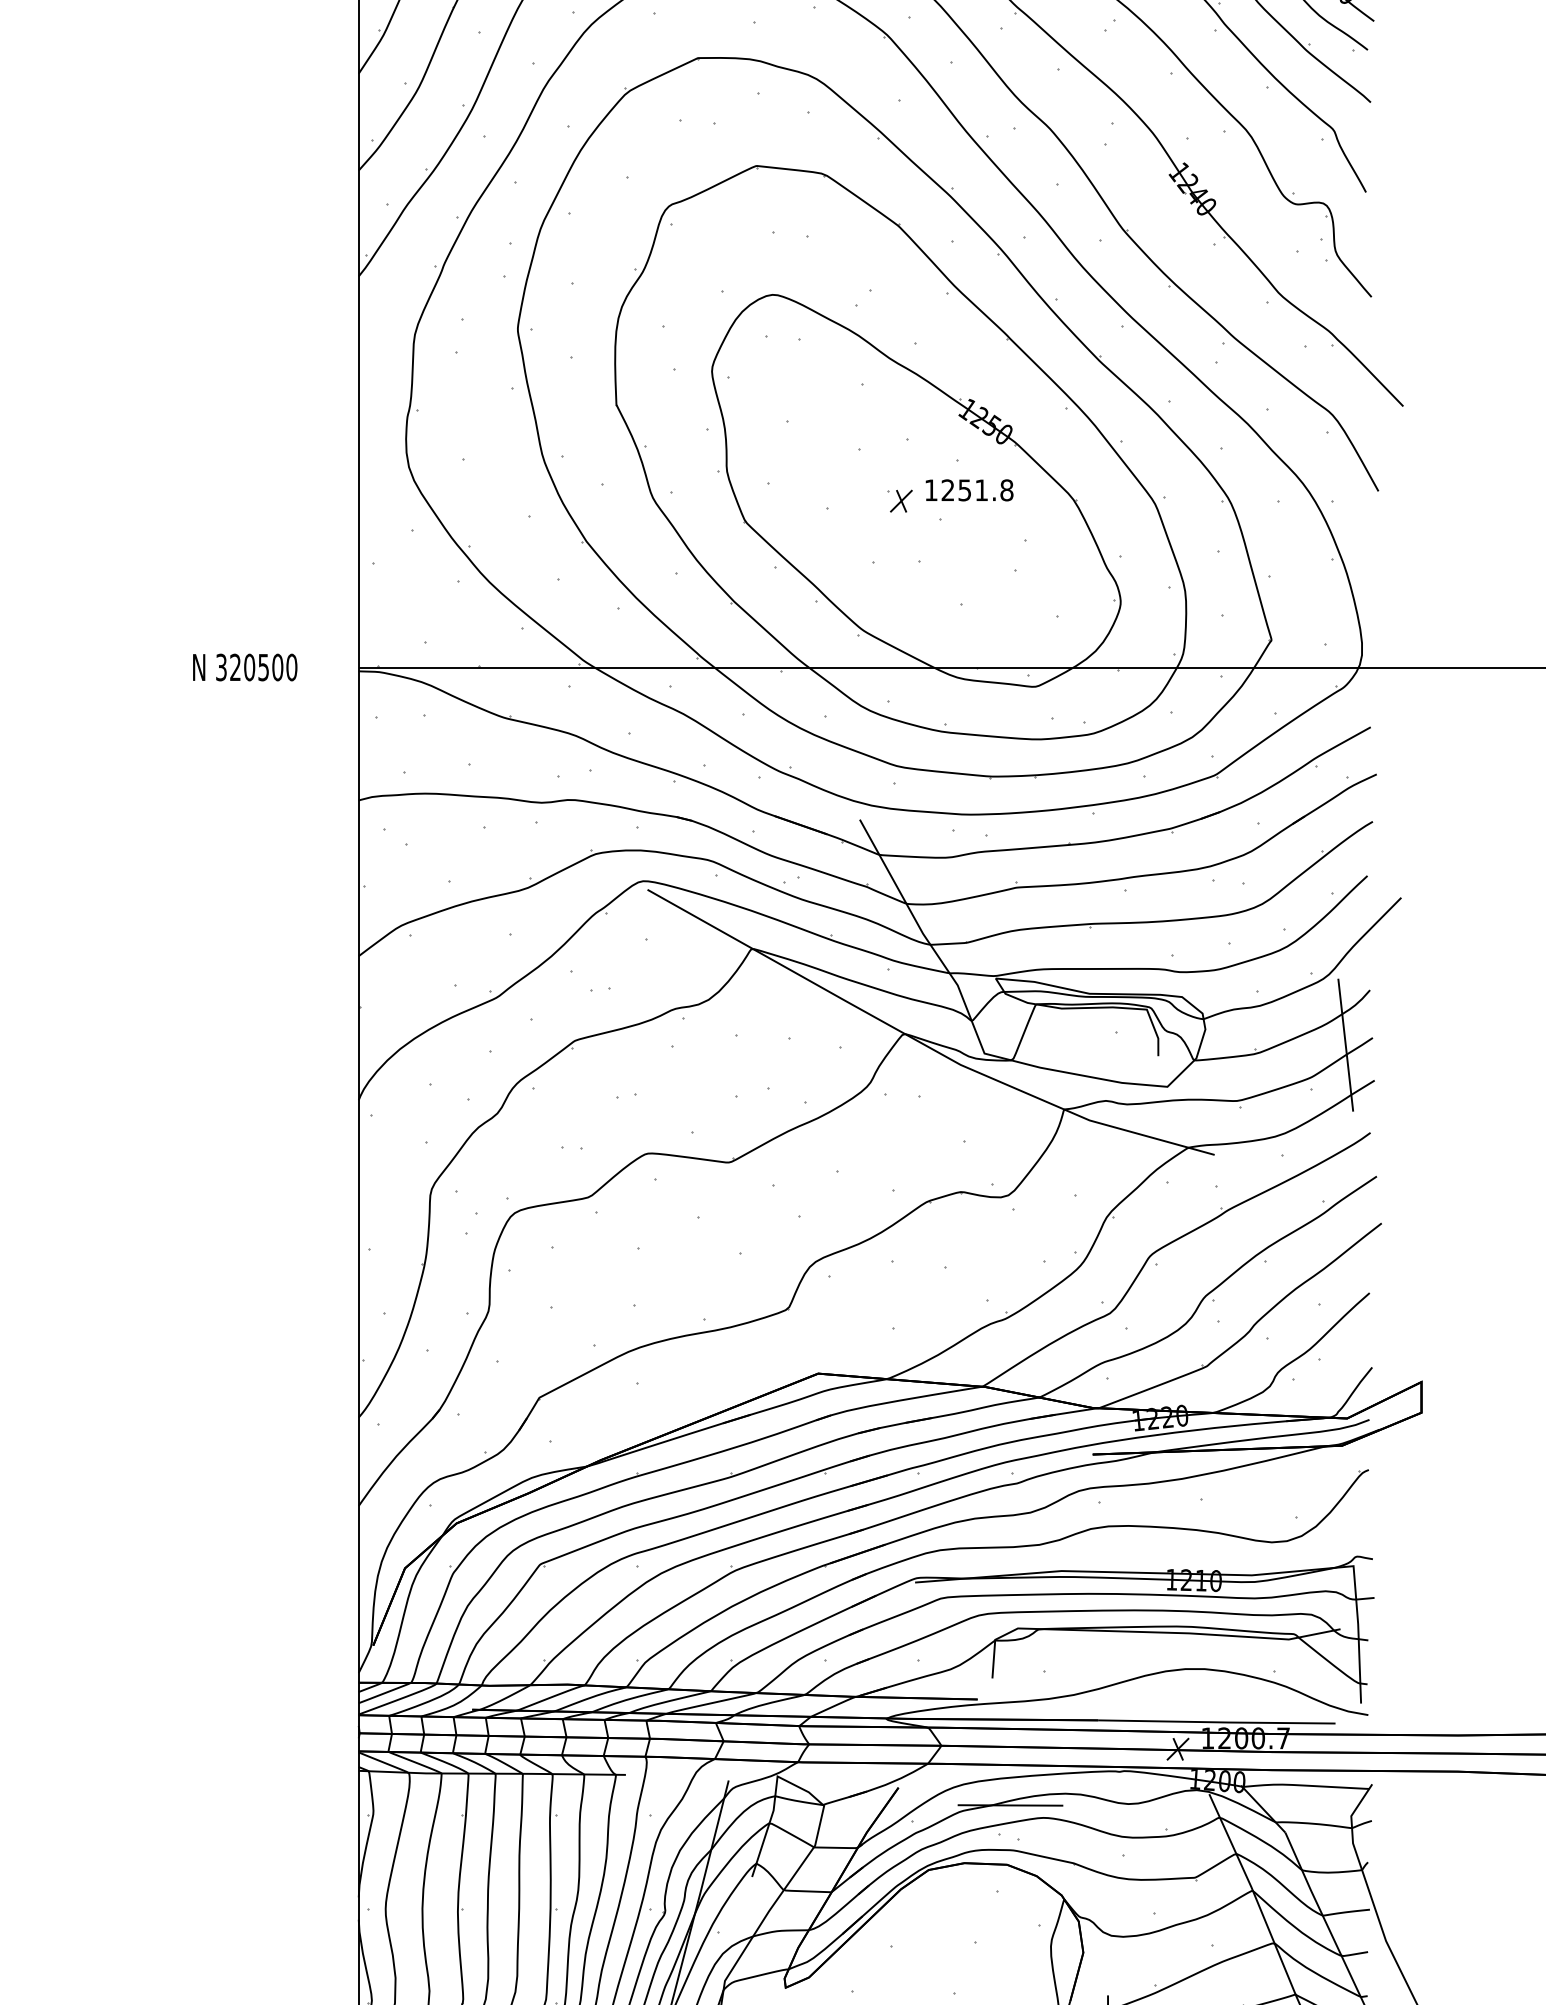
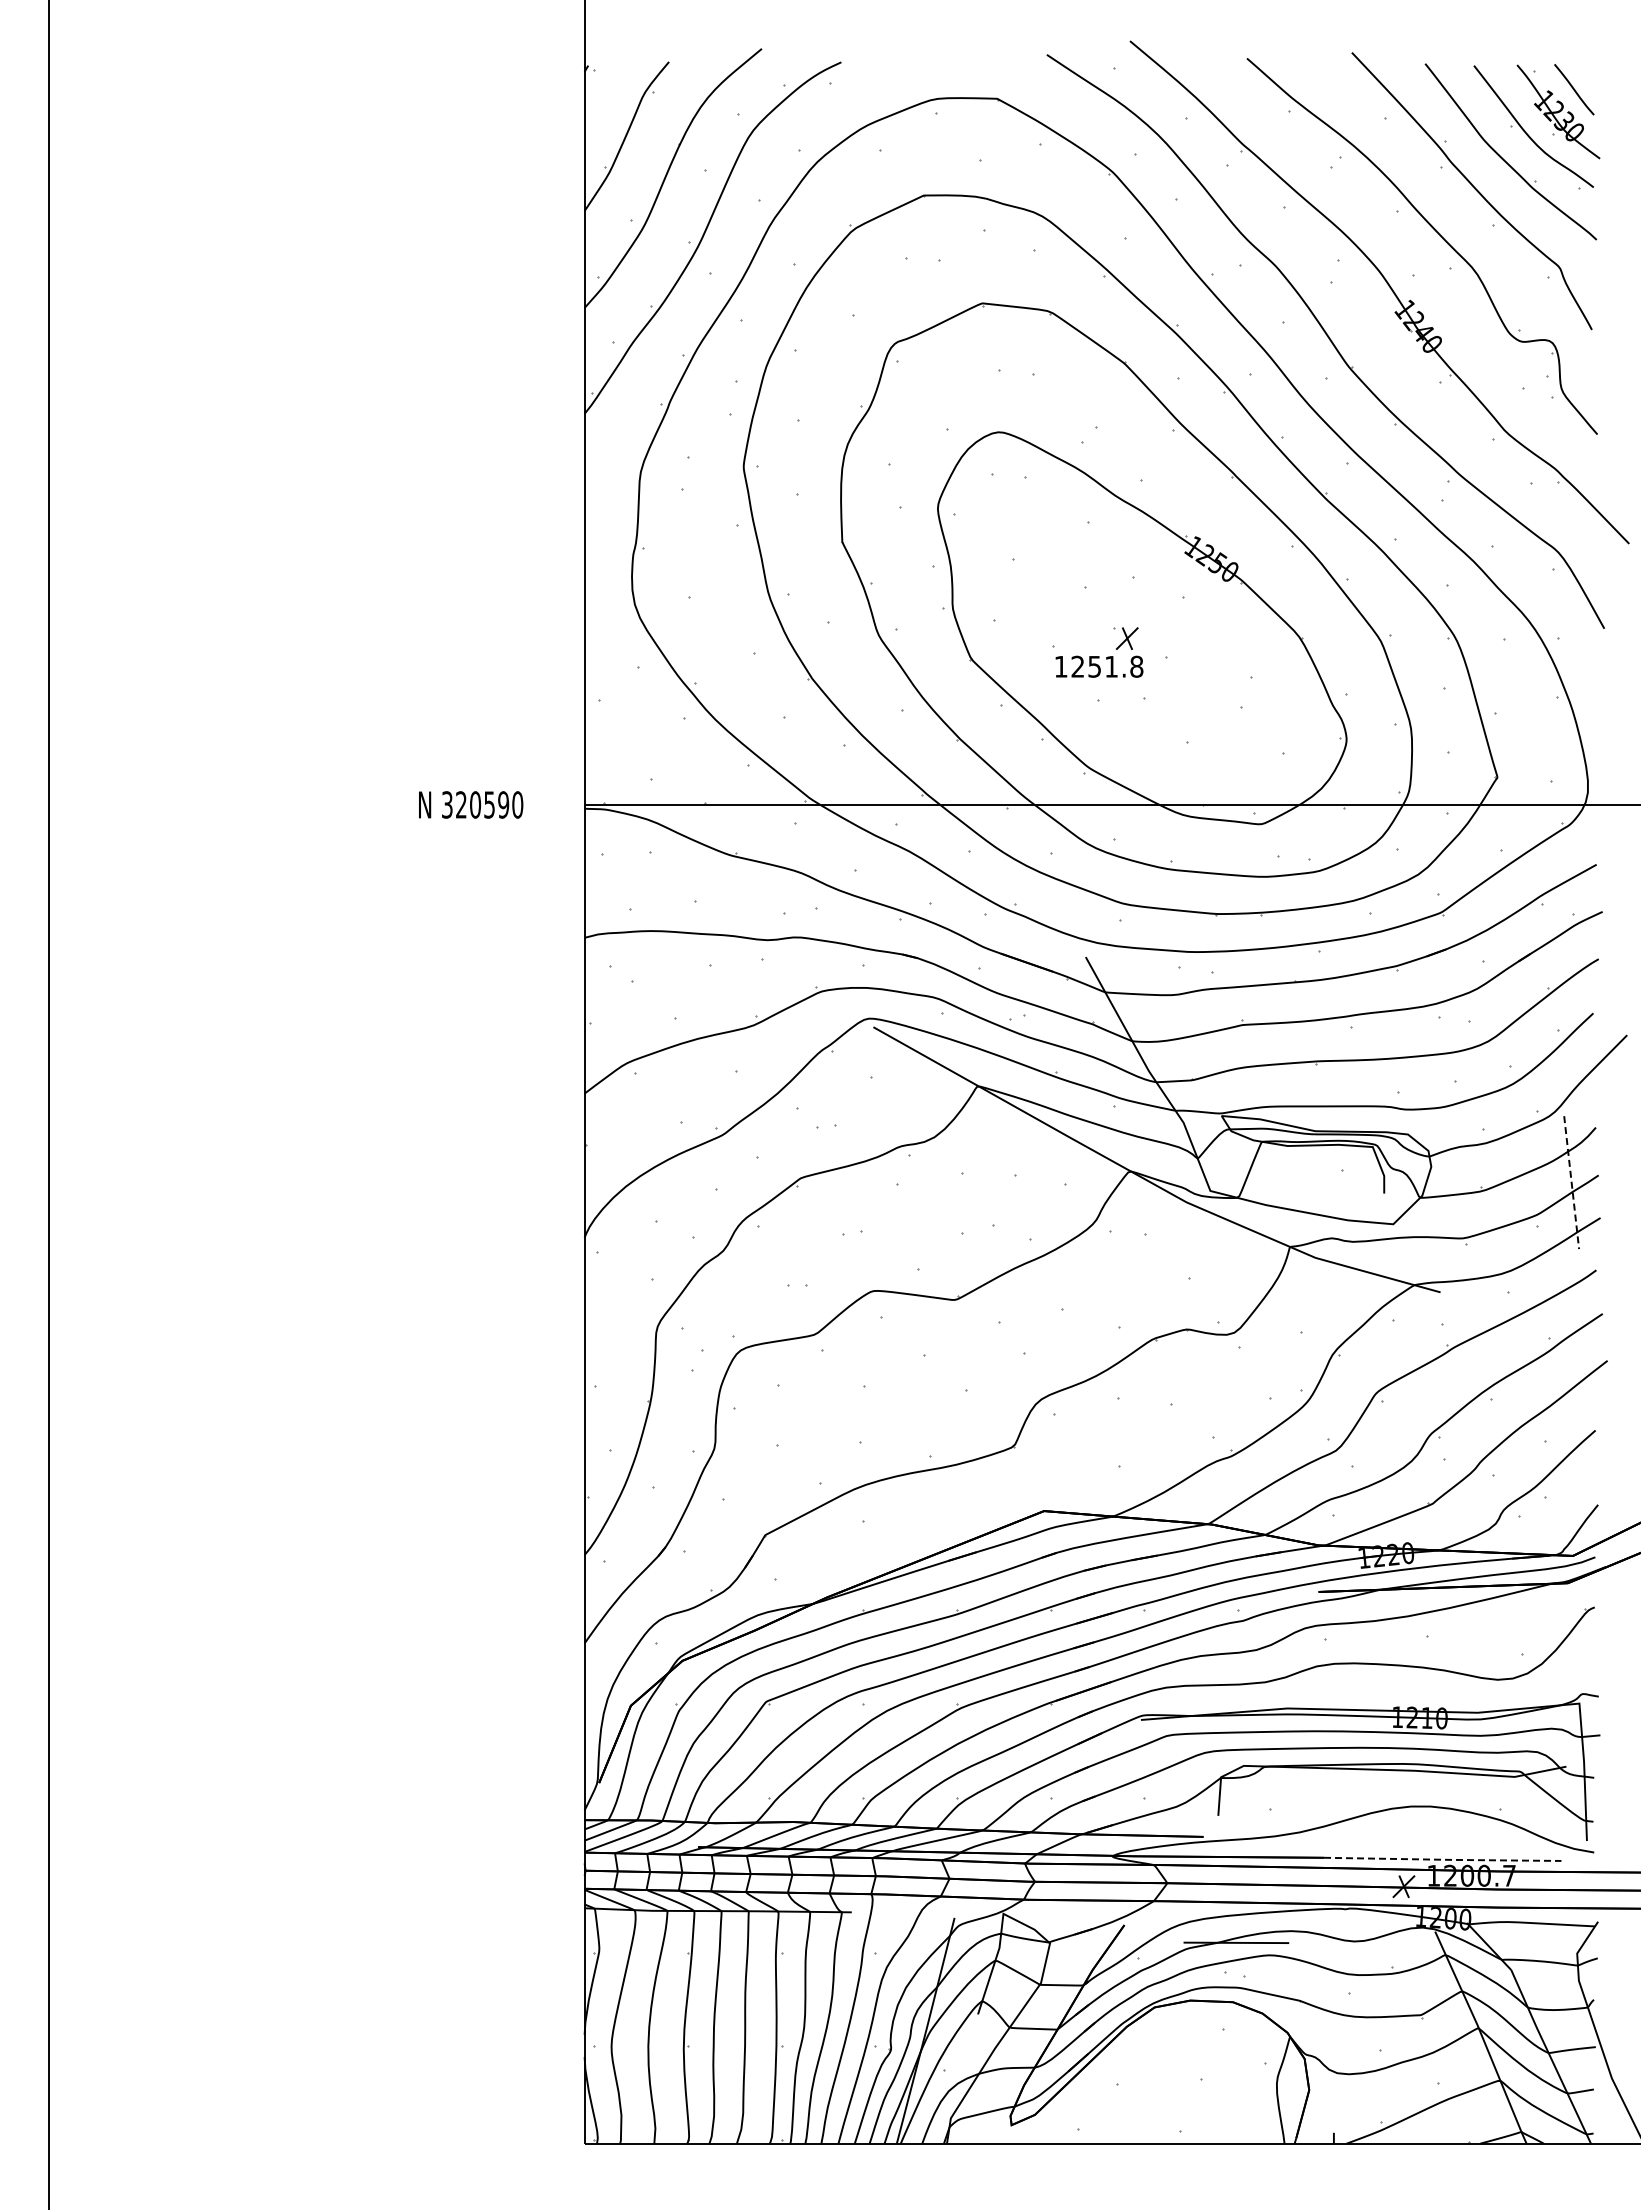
text: (969, 490) -> (1099, 666), moved
text: (277, 667) -> (503, 804), 320500 -> 320590
line: (1345, 1045) -> (1571, 1182), solid -> dashed
line: (1217, 1722) -> (1443, 1859), solid -> dashed

